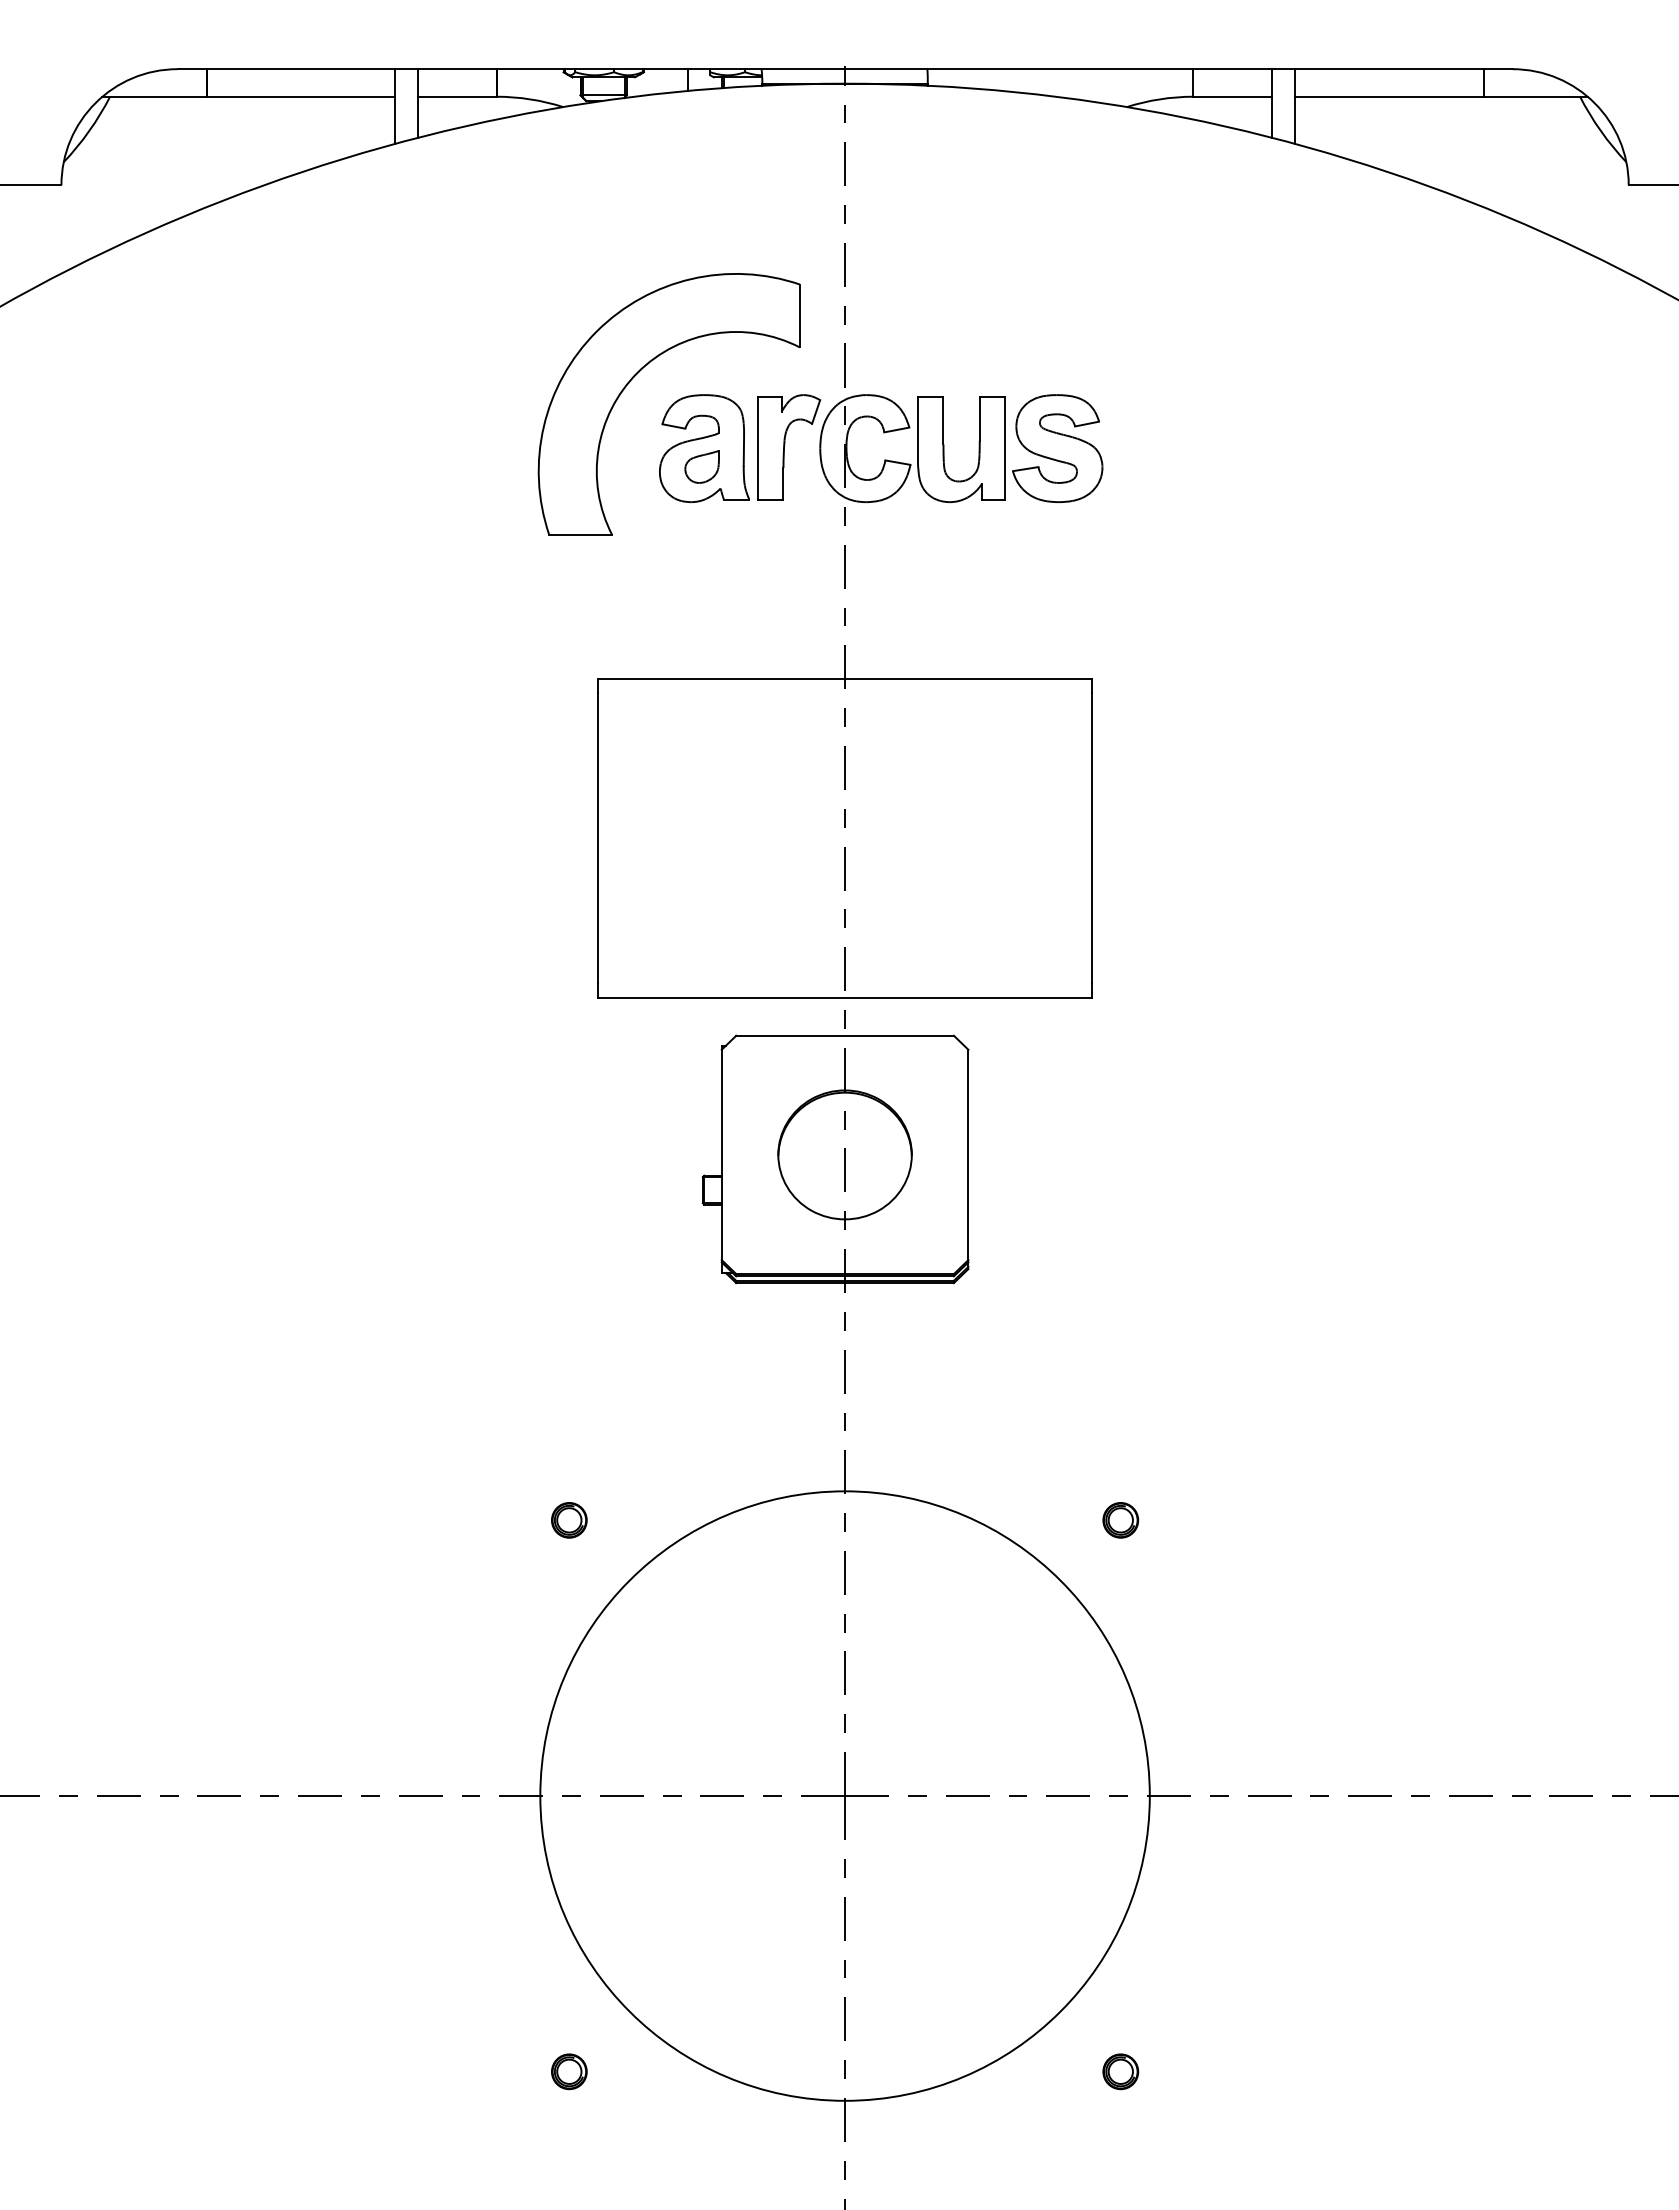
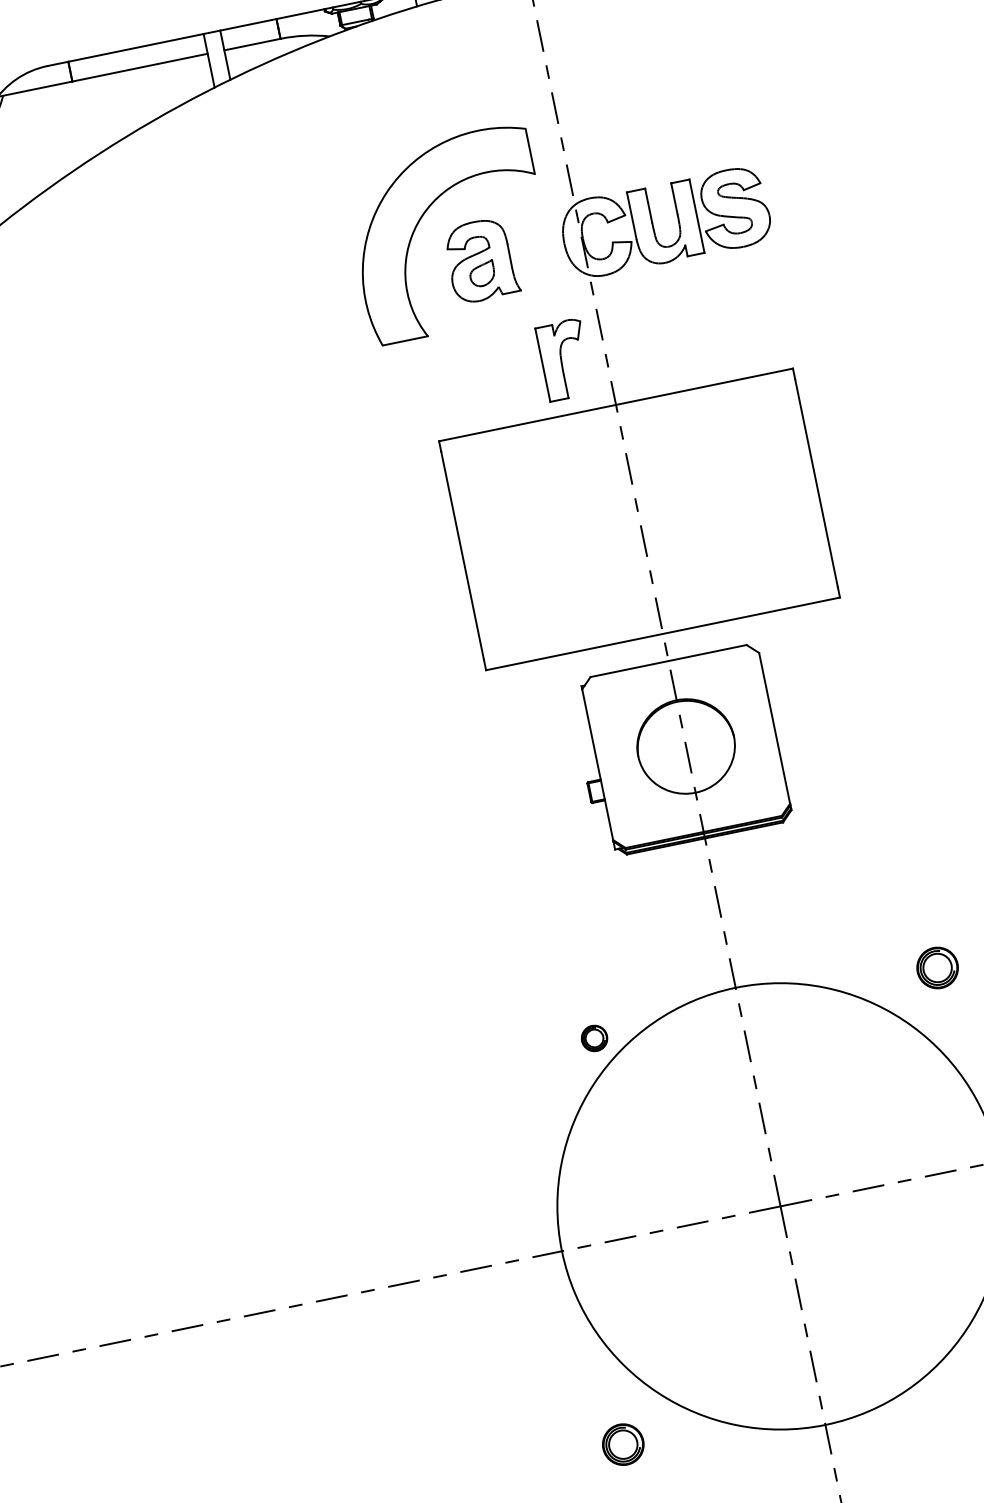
part: (789, 447) -> (565, 359), moved
part: (569, 1520) -> (594, 1038), moved
part: (1120, 1520) -> (937, 968), size x1.6
part: (569, 2071) -> (623, 1444), size x1.6

